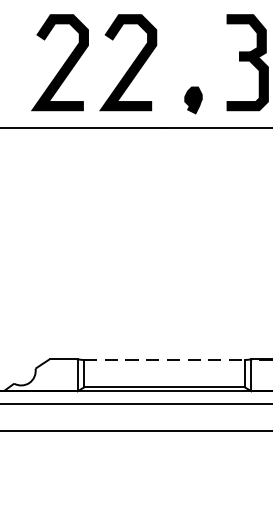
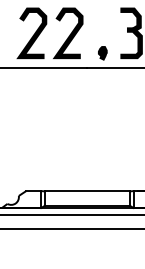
line: (164, 360) -> (87, 191), dashed -> solid

